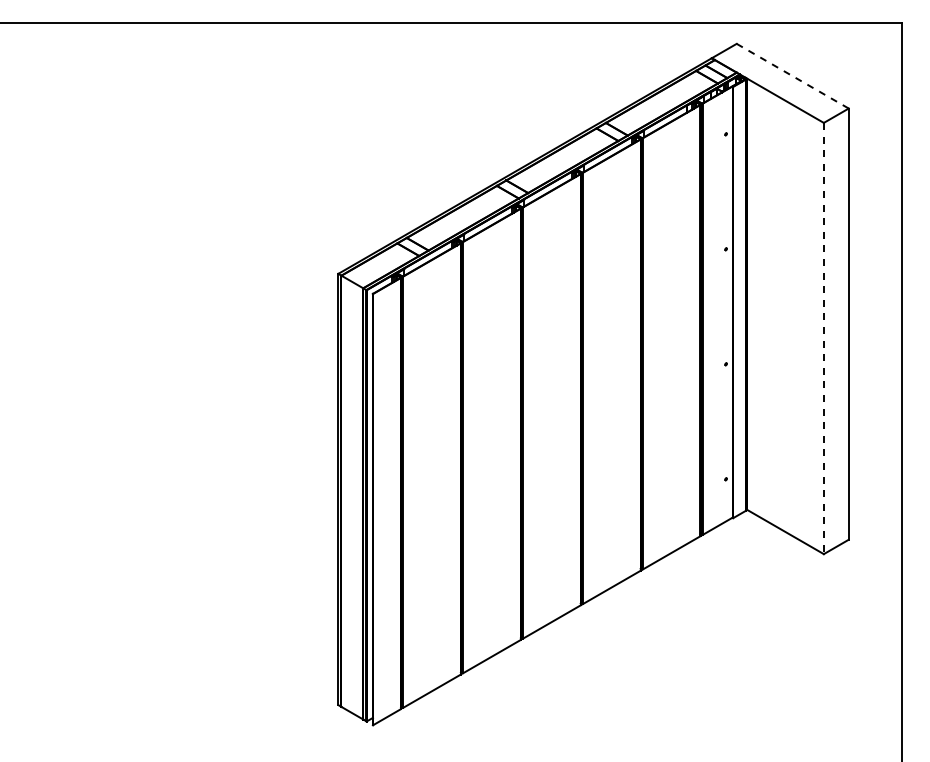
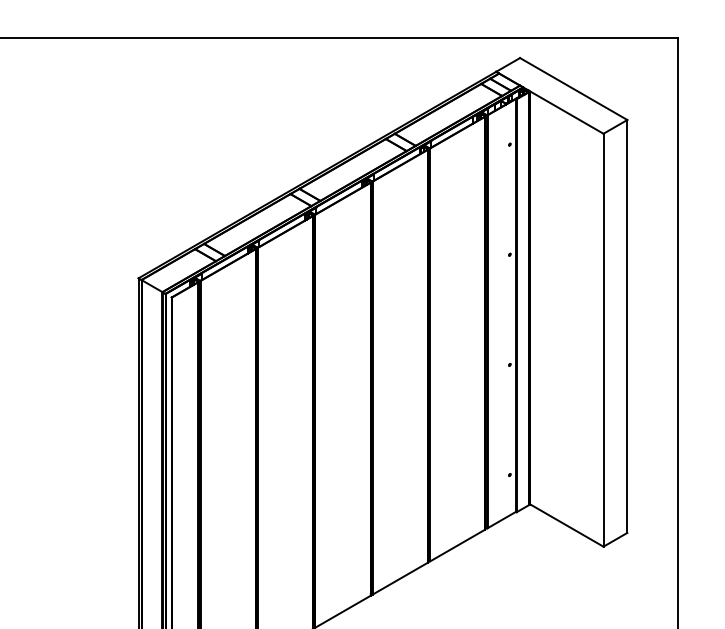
line: (792, 76) -> (573, 89), dashed -> solid
line: (823, 338) -> (603, 340), dashed -> solid

